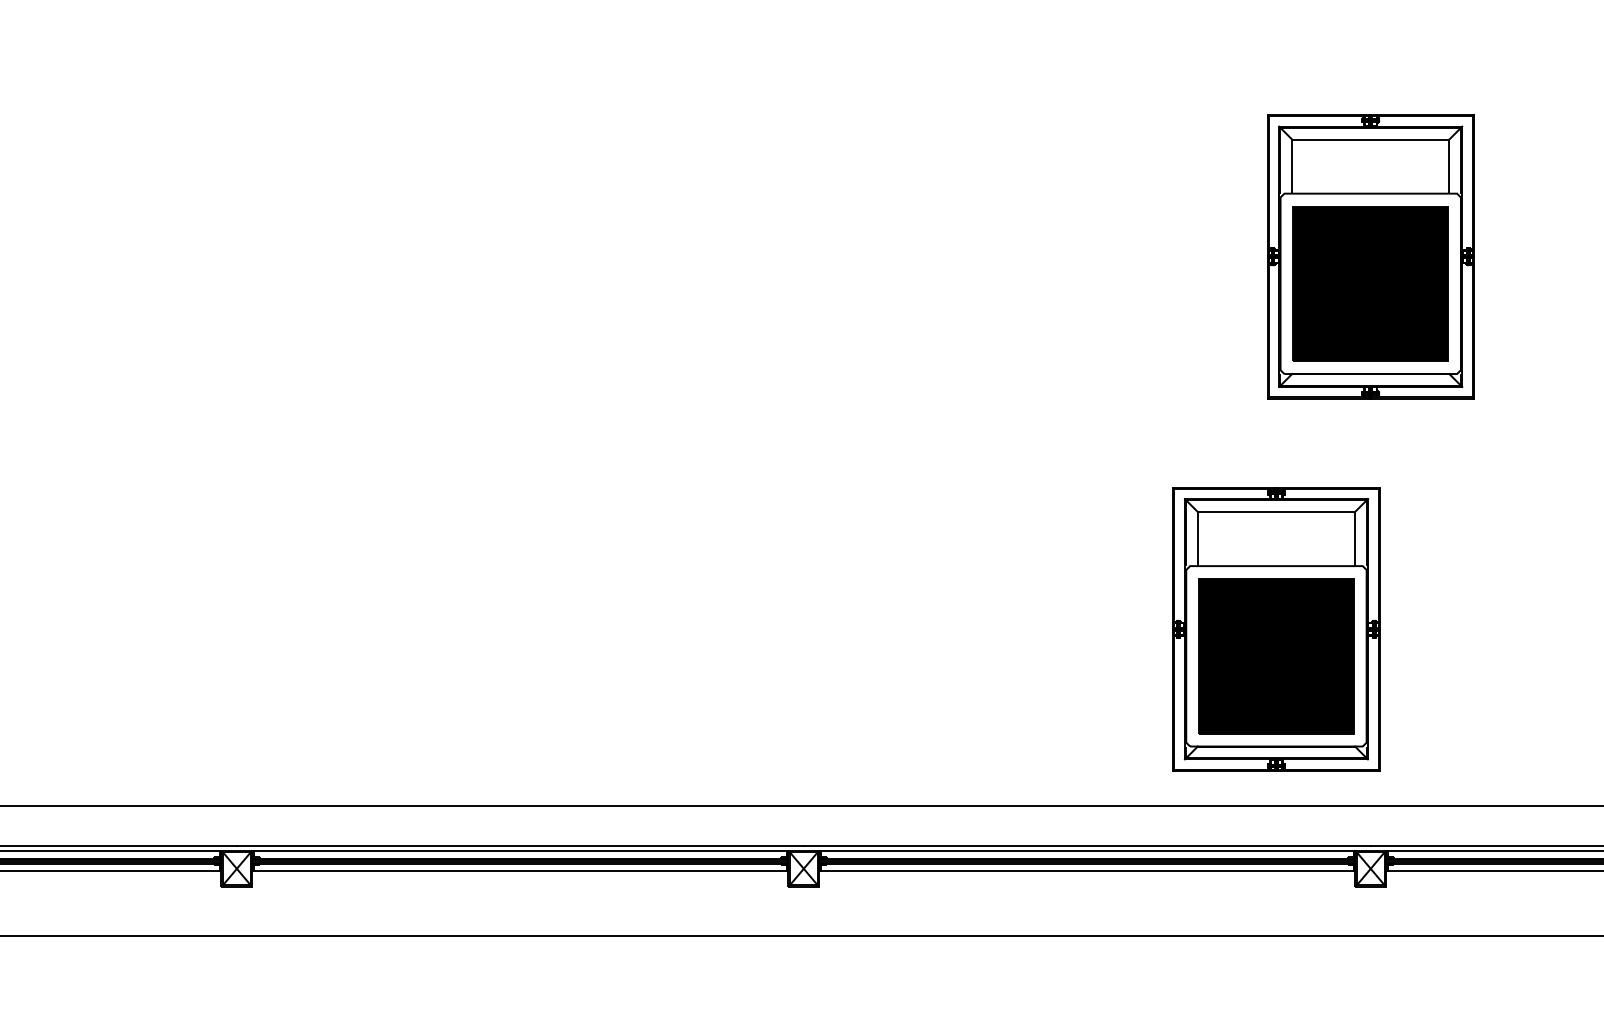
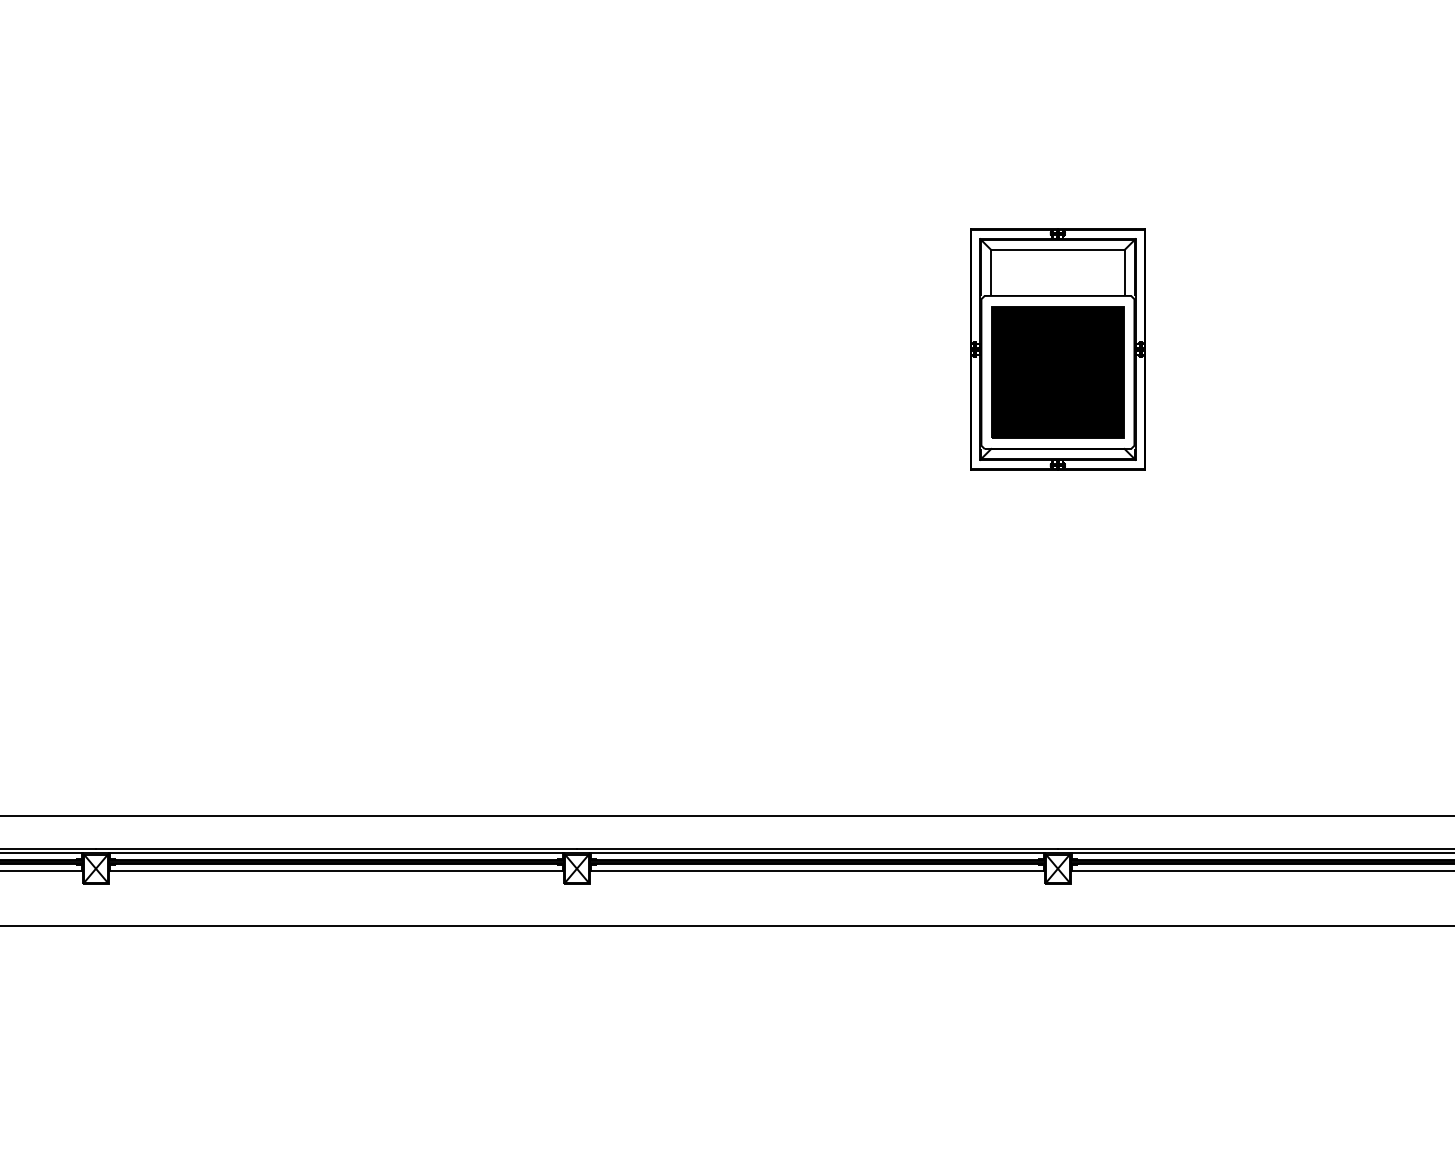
part: (1275, 629) -> (977, 665), removed

